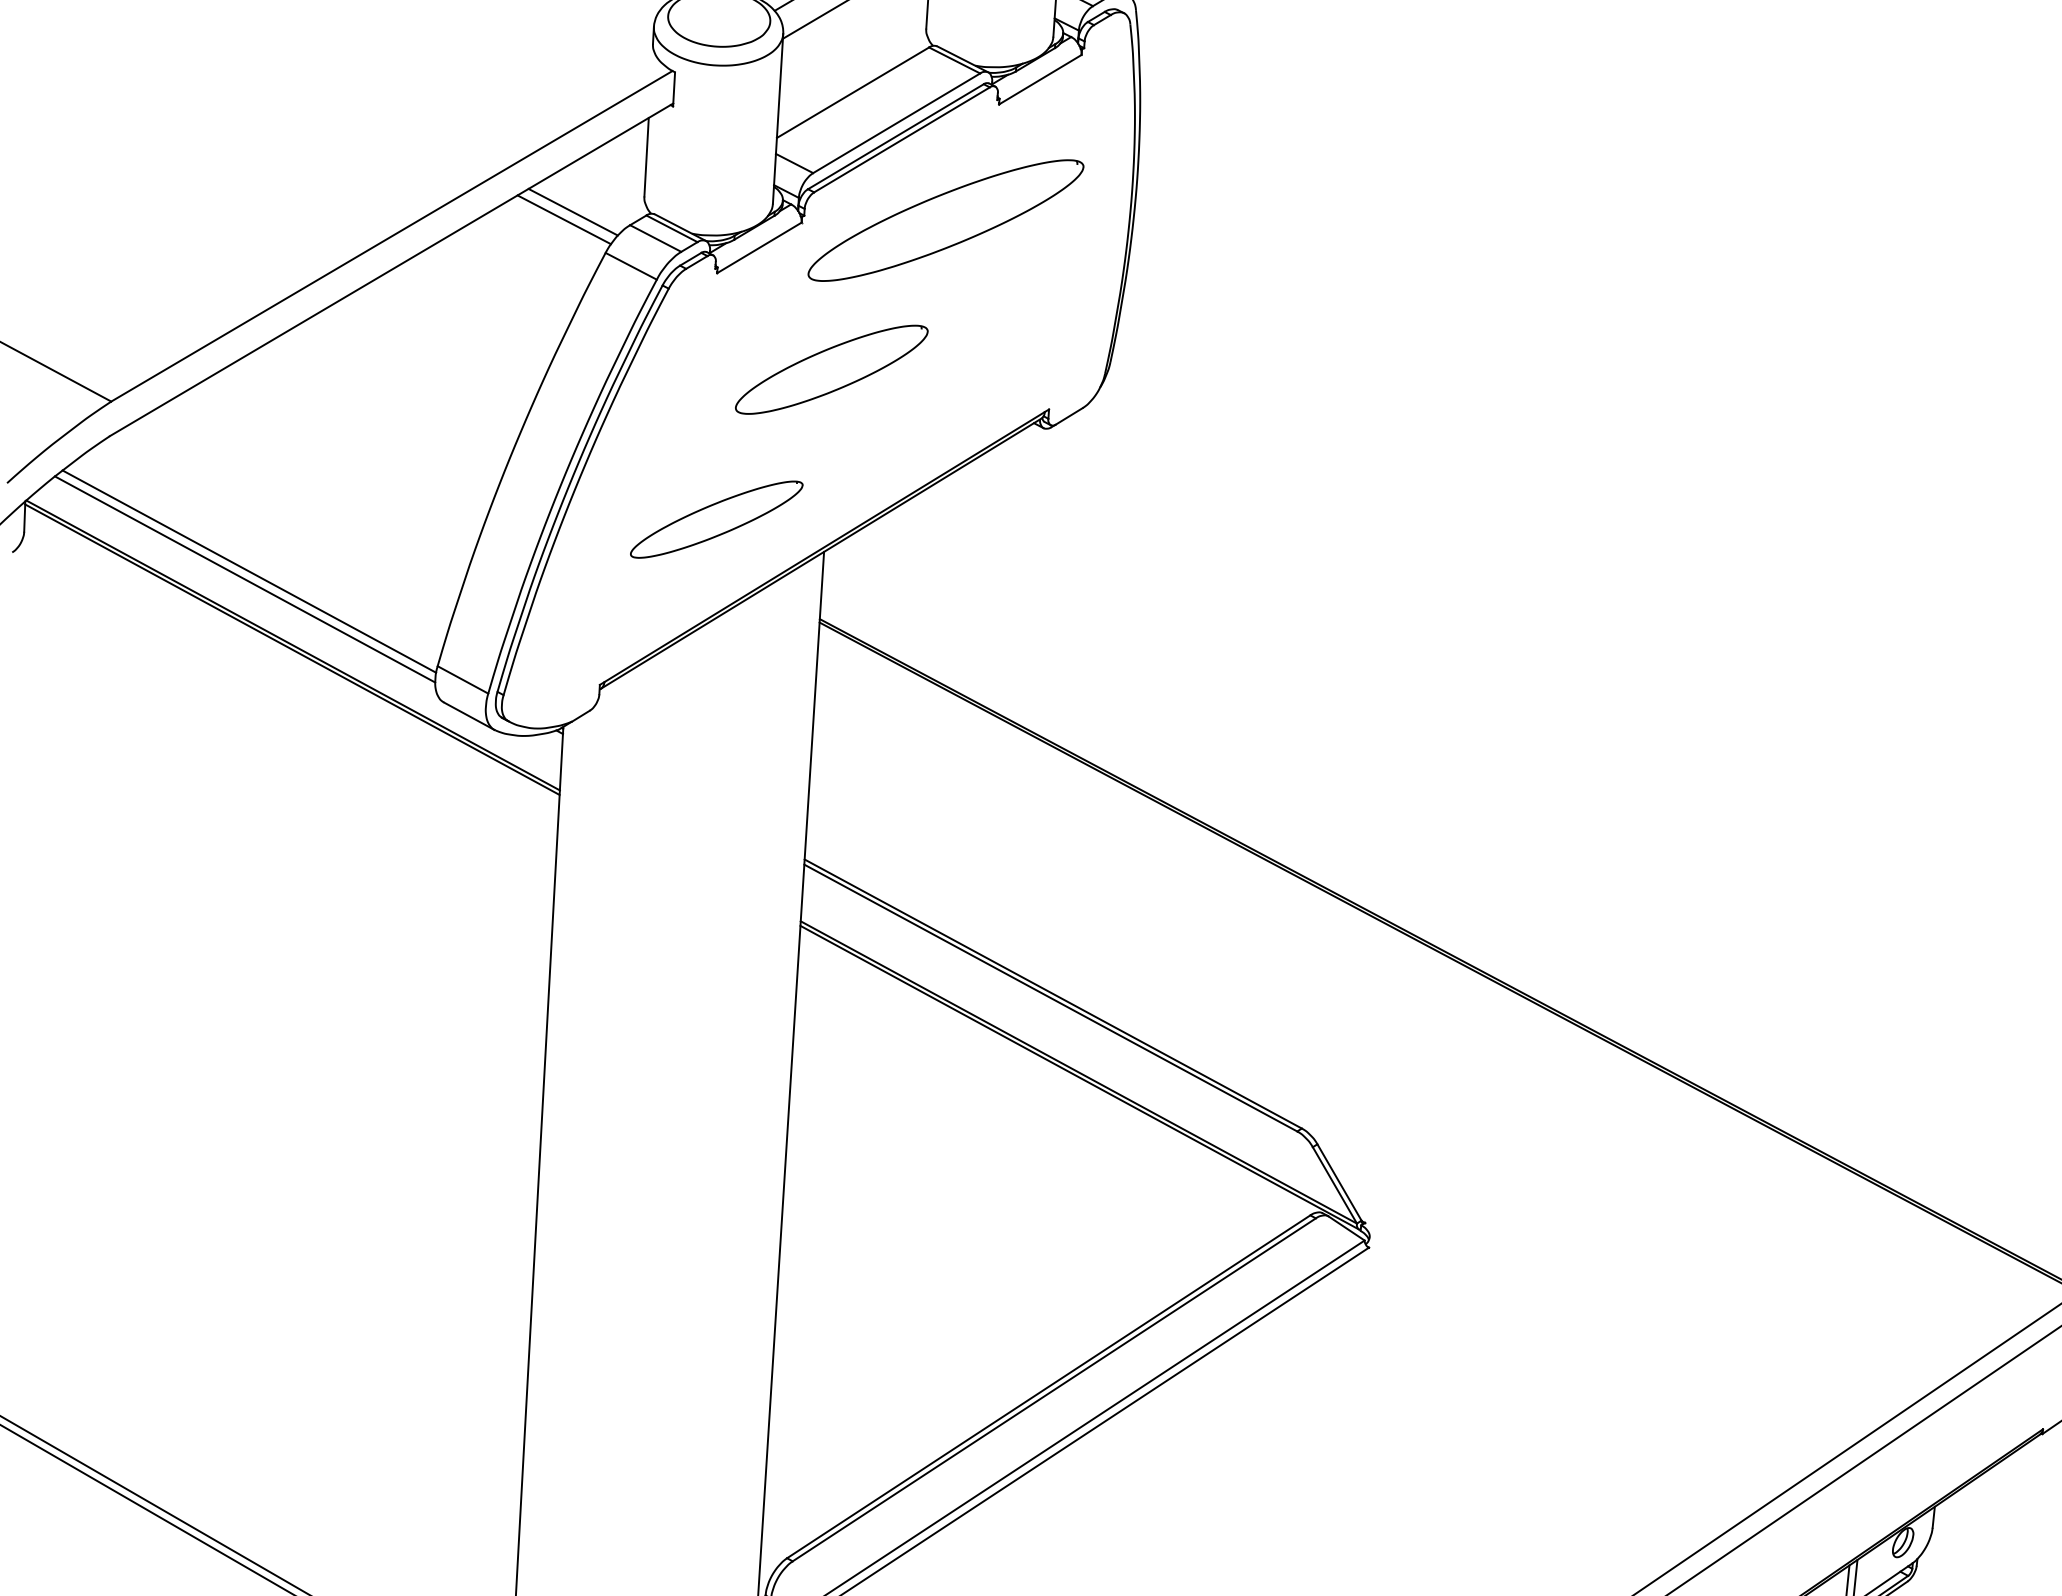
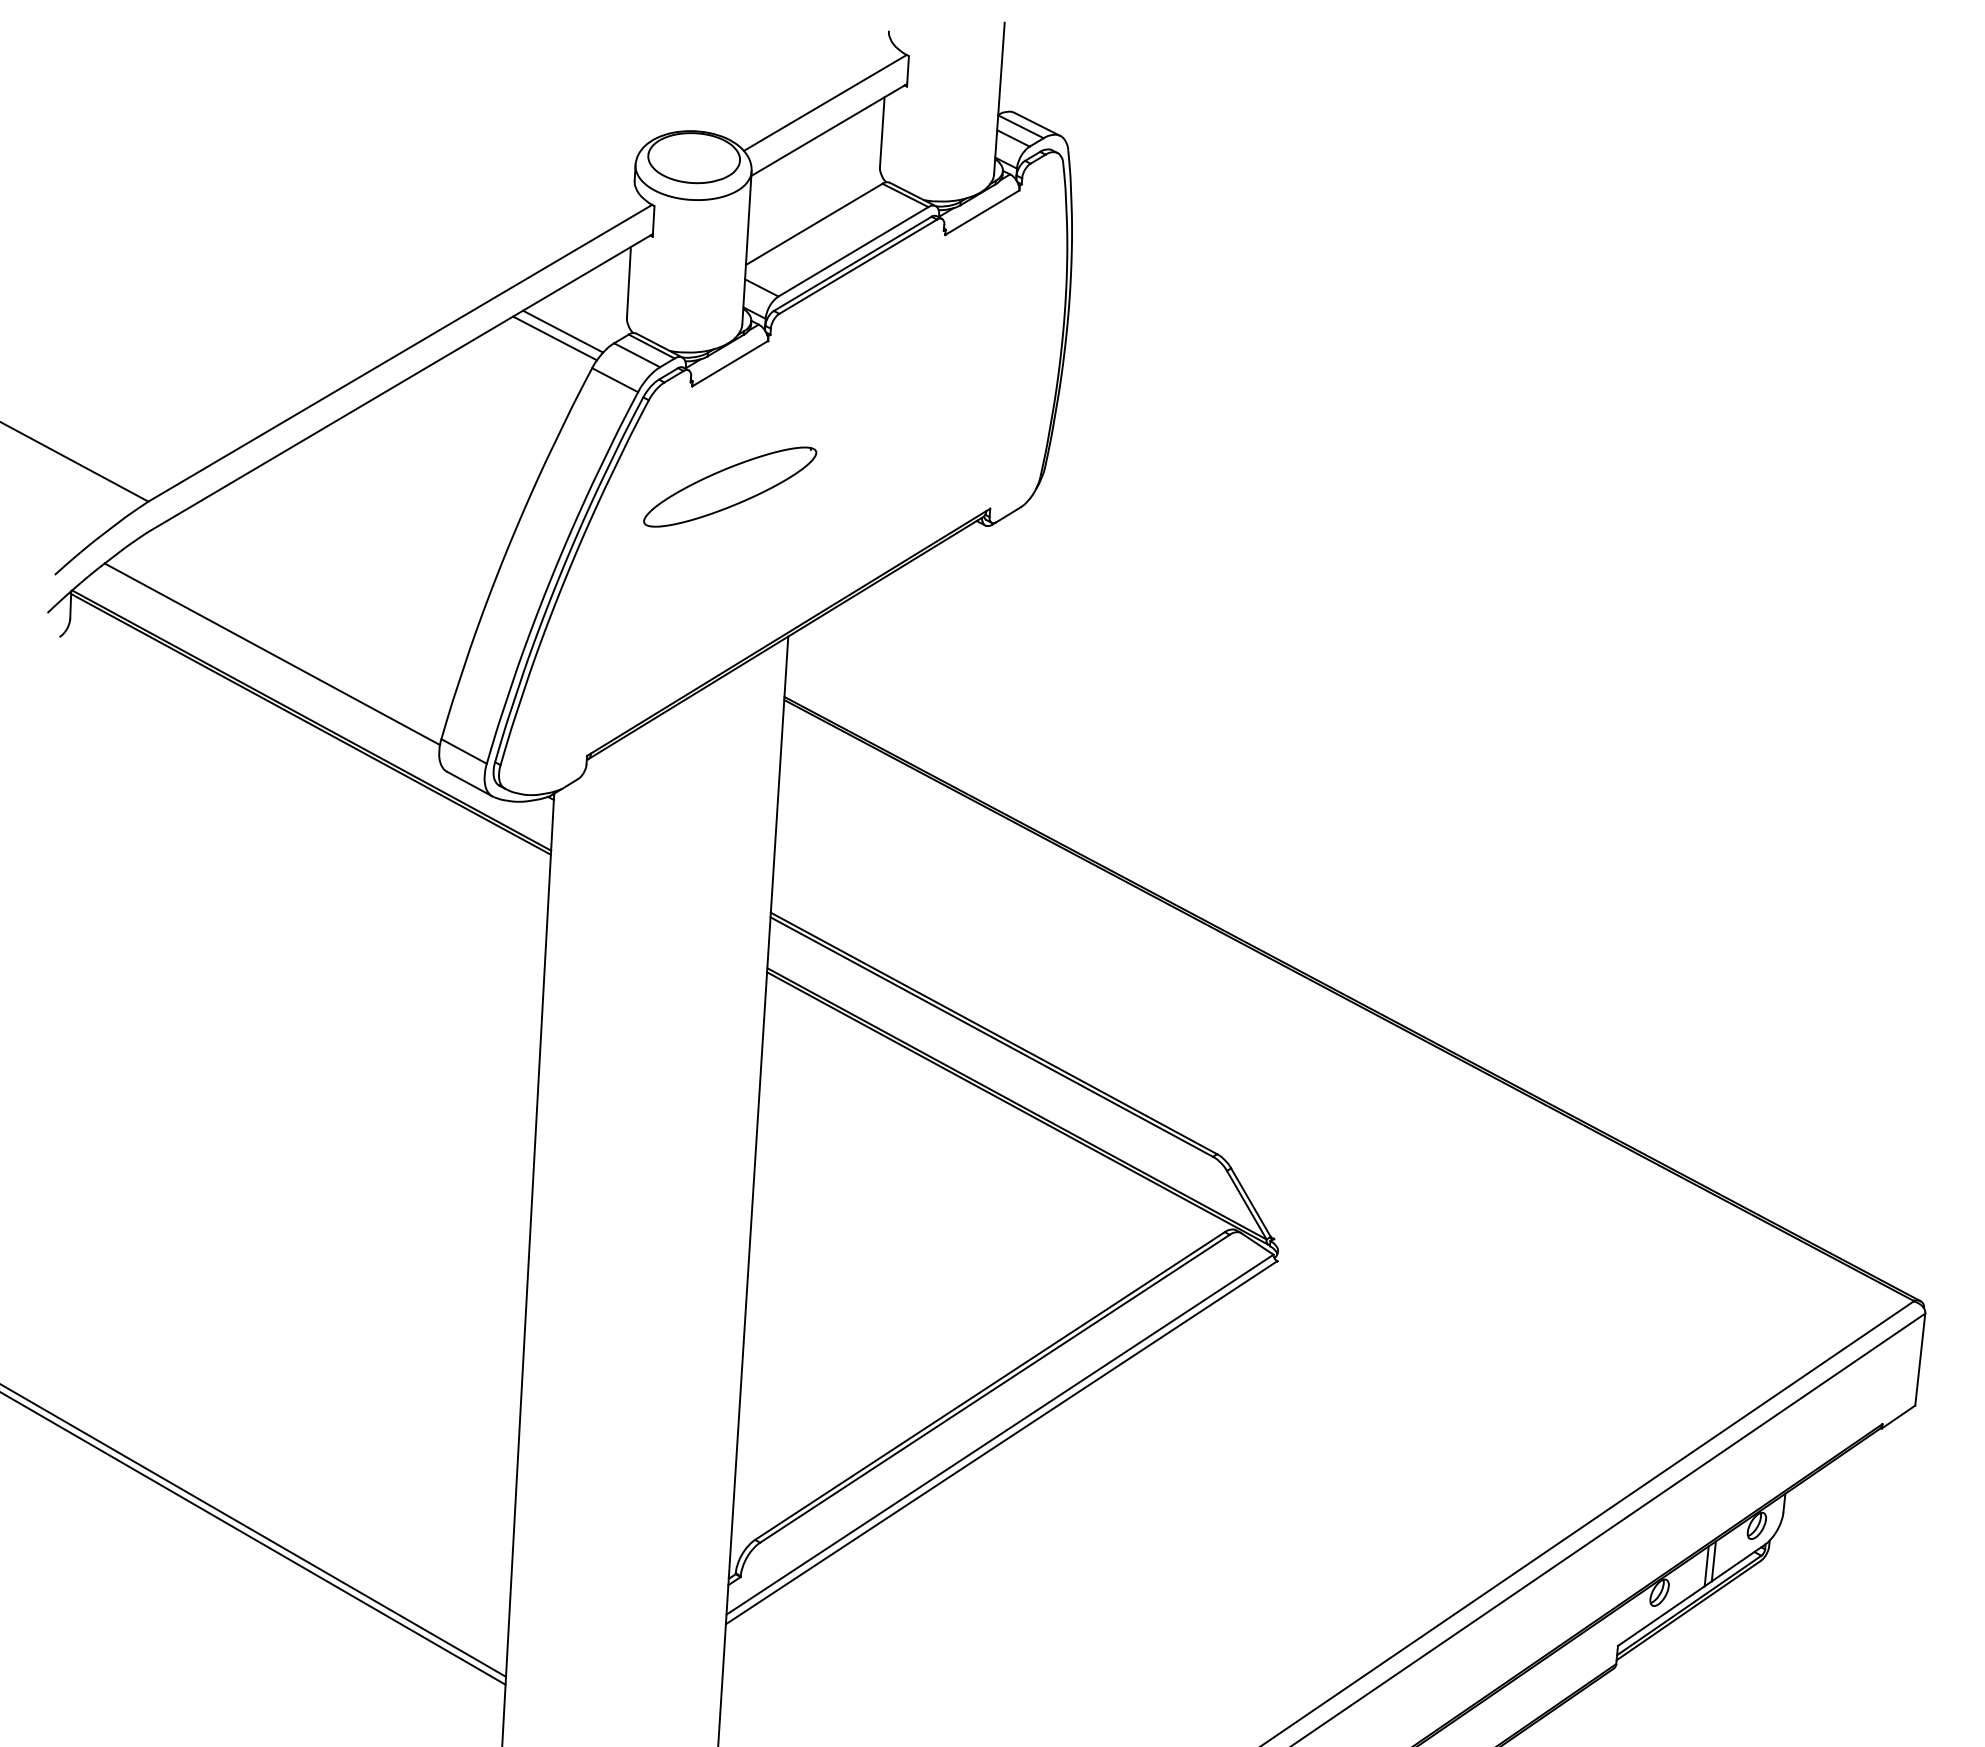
part: (945, 220) -> (897, 339), removed
part: (832, 369) -> (730, 486), moved
part: (716, 519) -> (691, 607), removed
line: (245, 578) -> (268, 660), removed

